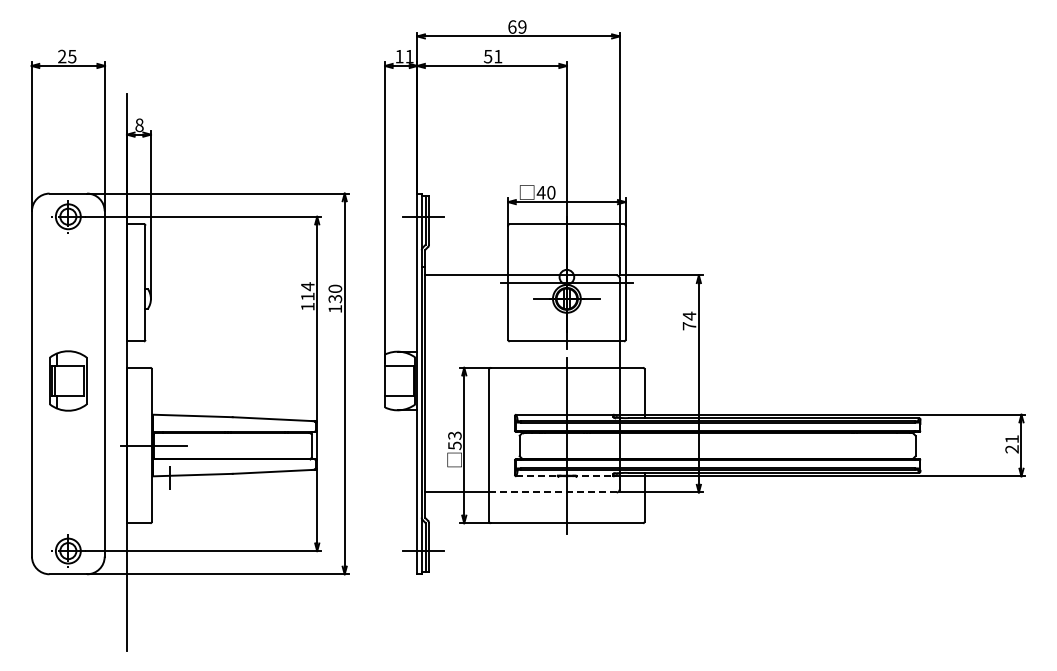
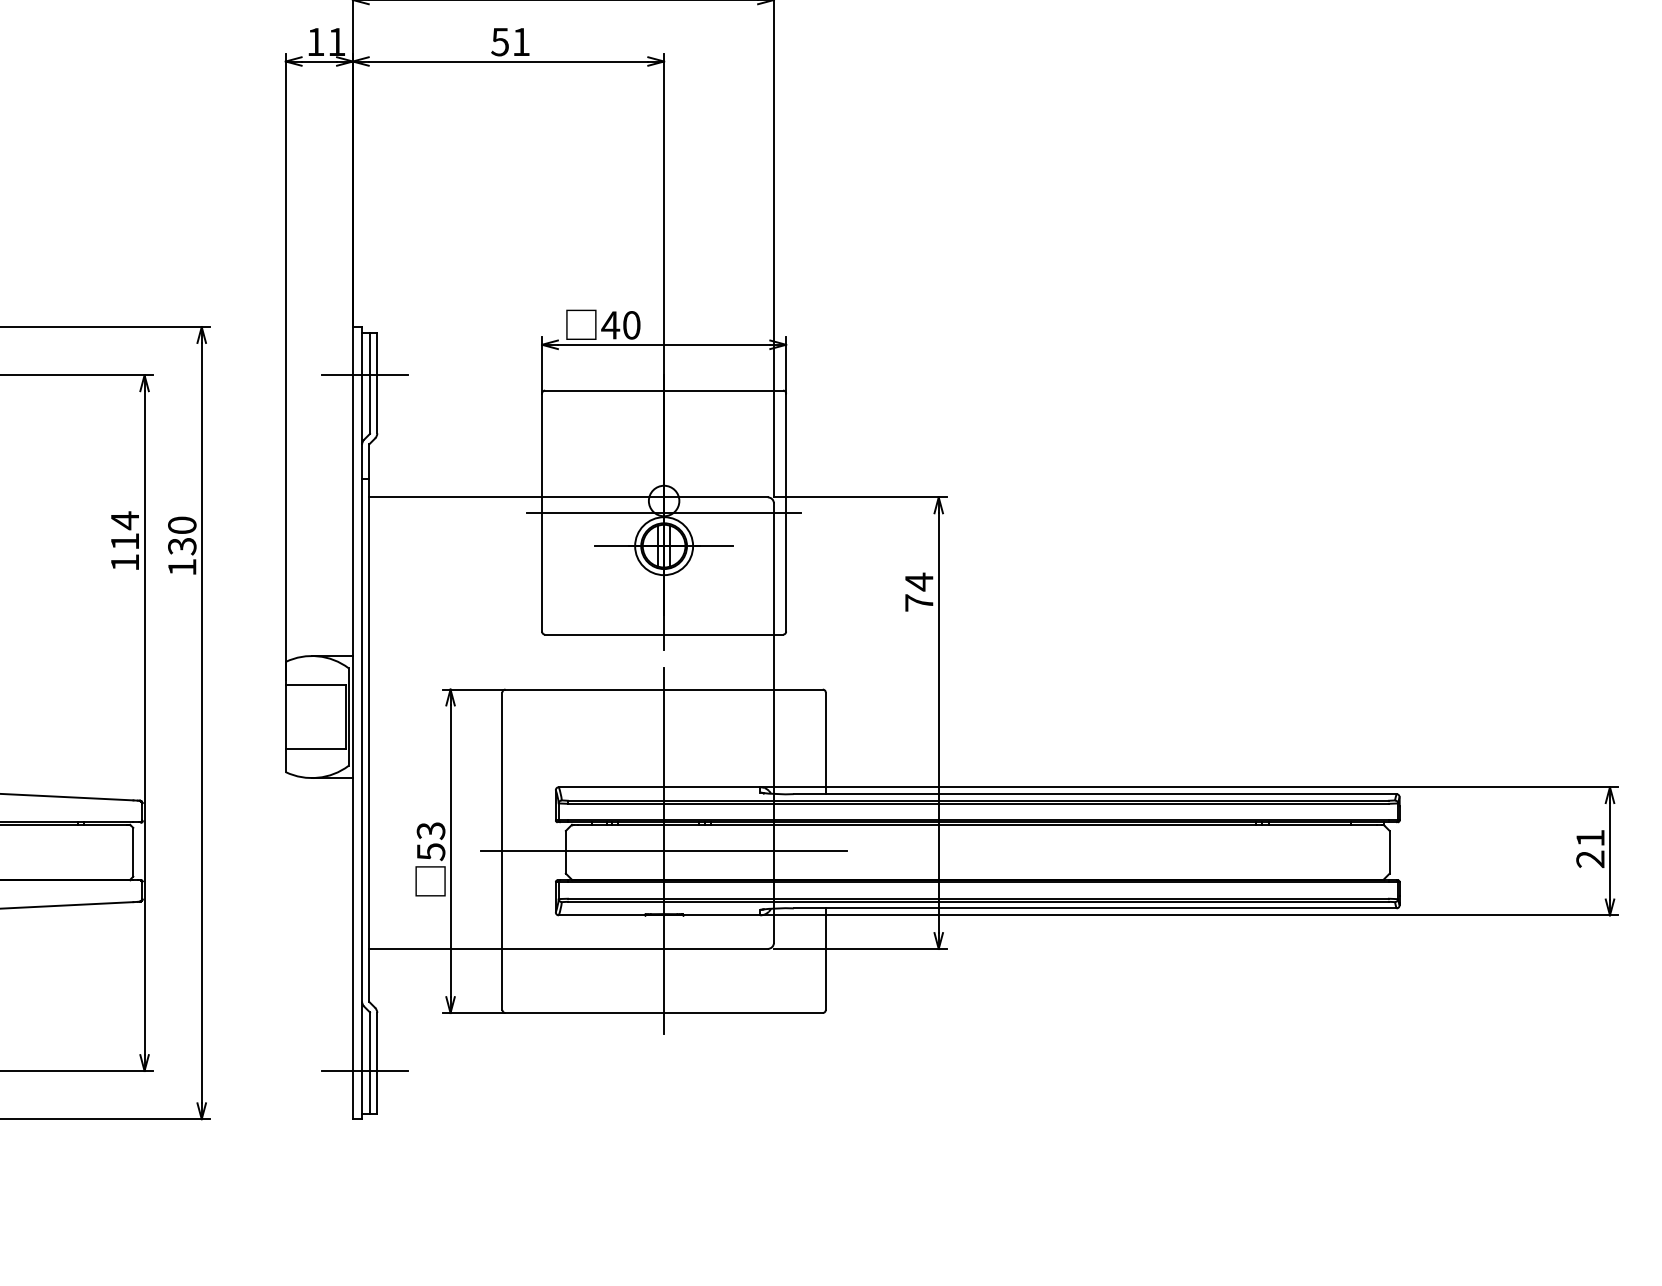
line: (566, 445) -> (663, 851), added
line: (565, 476) -> (661, 915), dashed -> solid
line: (552, 492) -> (634, 949), dashed -> solid

